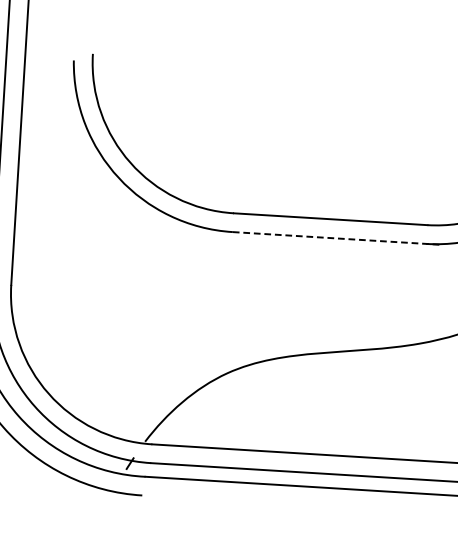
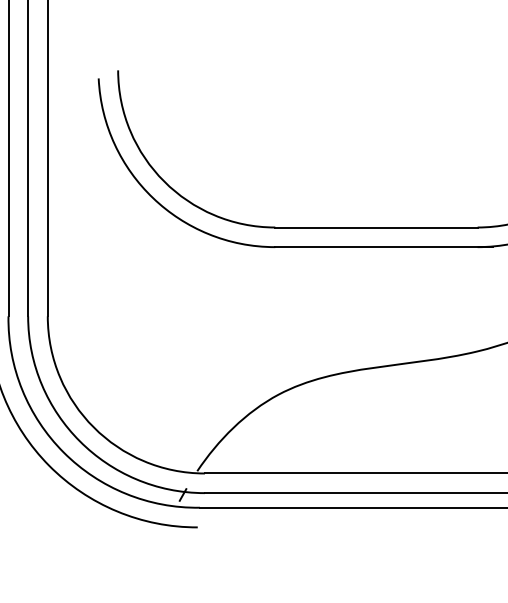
line: (336, 238) -> (383, 247), dashed -> solid

